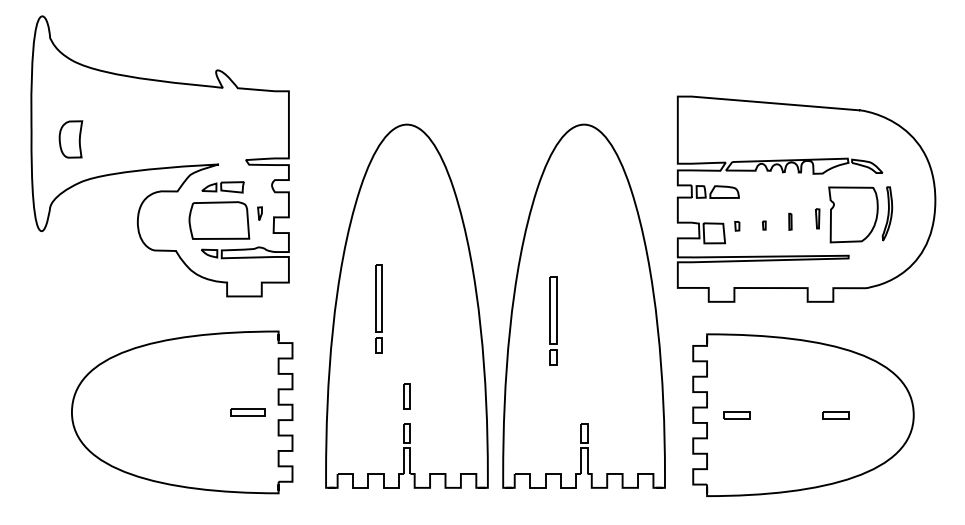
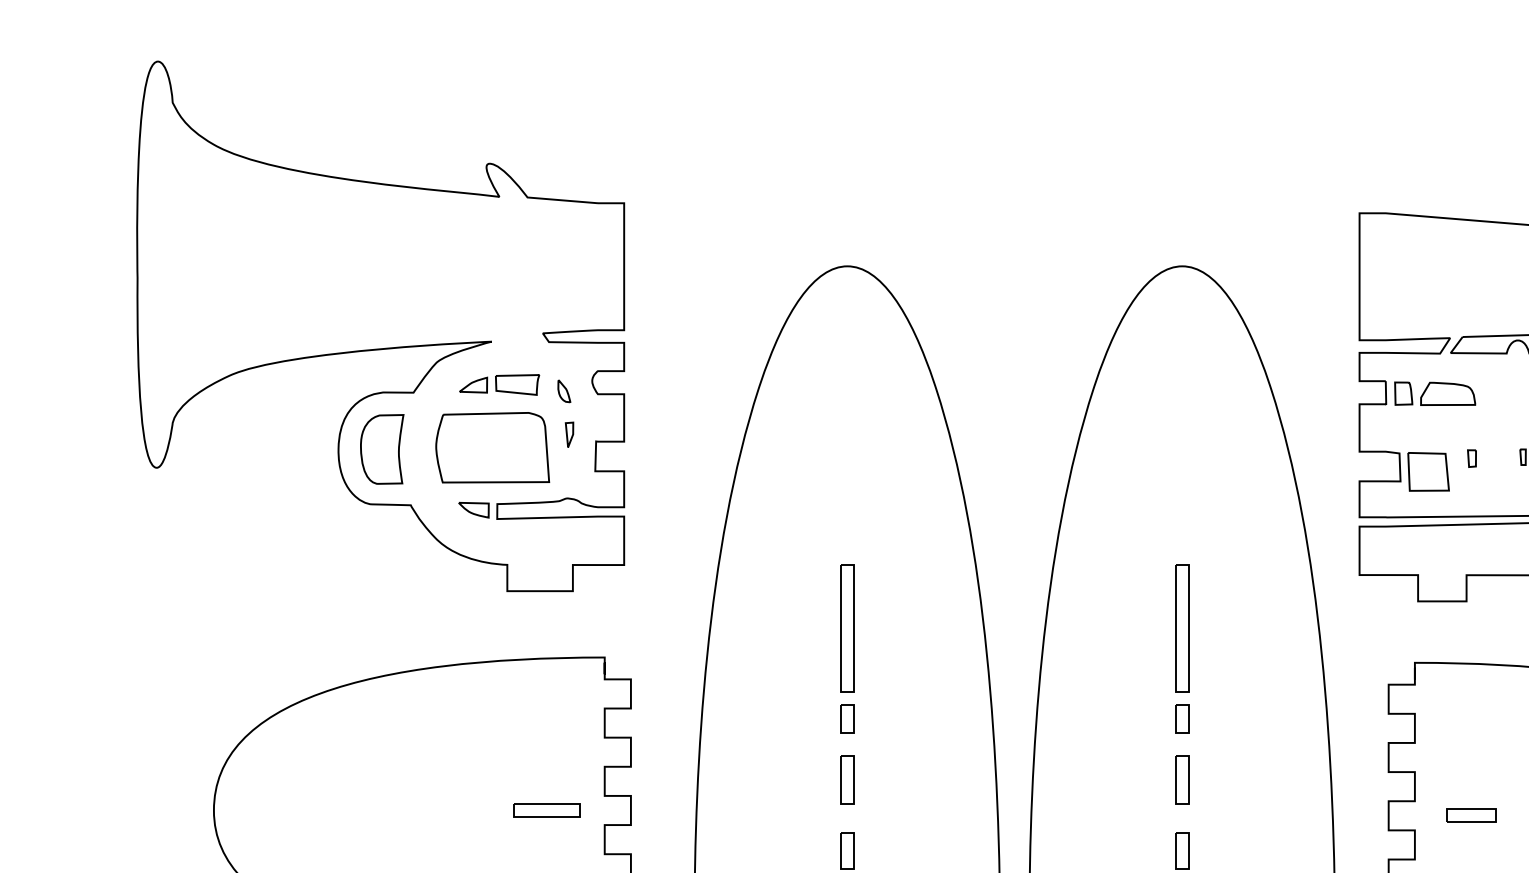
part: (70, 139) -> (381, 449), moved
part: (257, 190) -> (564, 390), added
part: (378, 308) -> (846, 648), moved
part: (553, 320) -> (1183, 648), moved
part: (584, 396) -> (1183, 780), added

